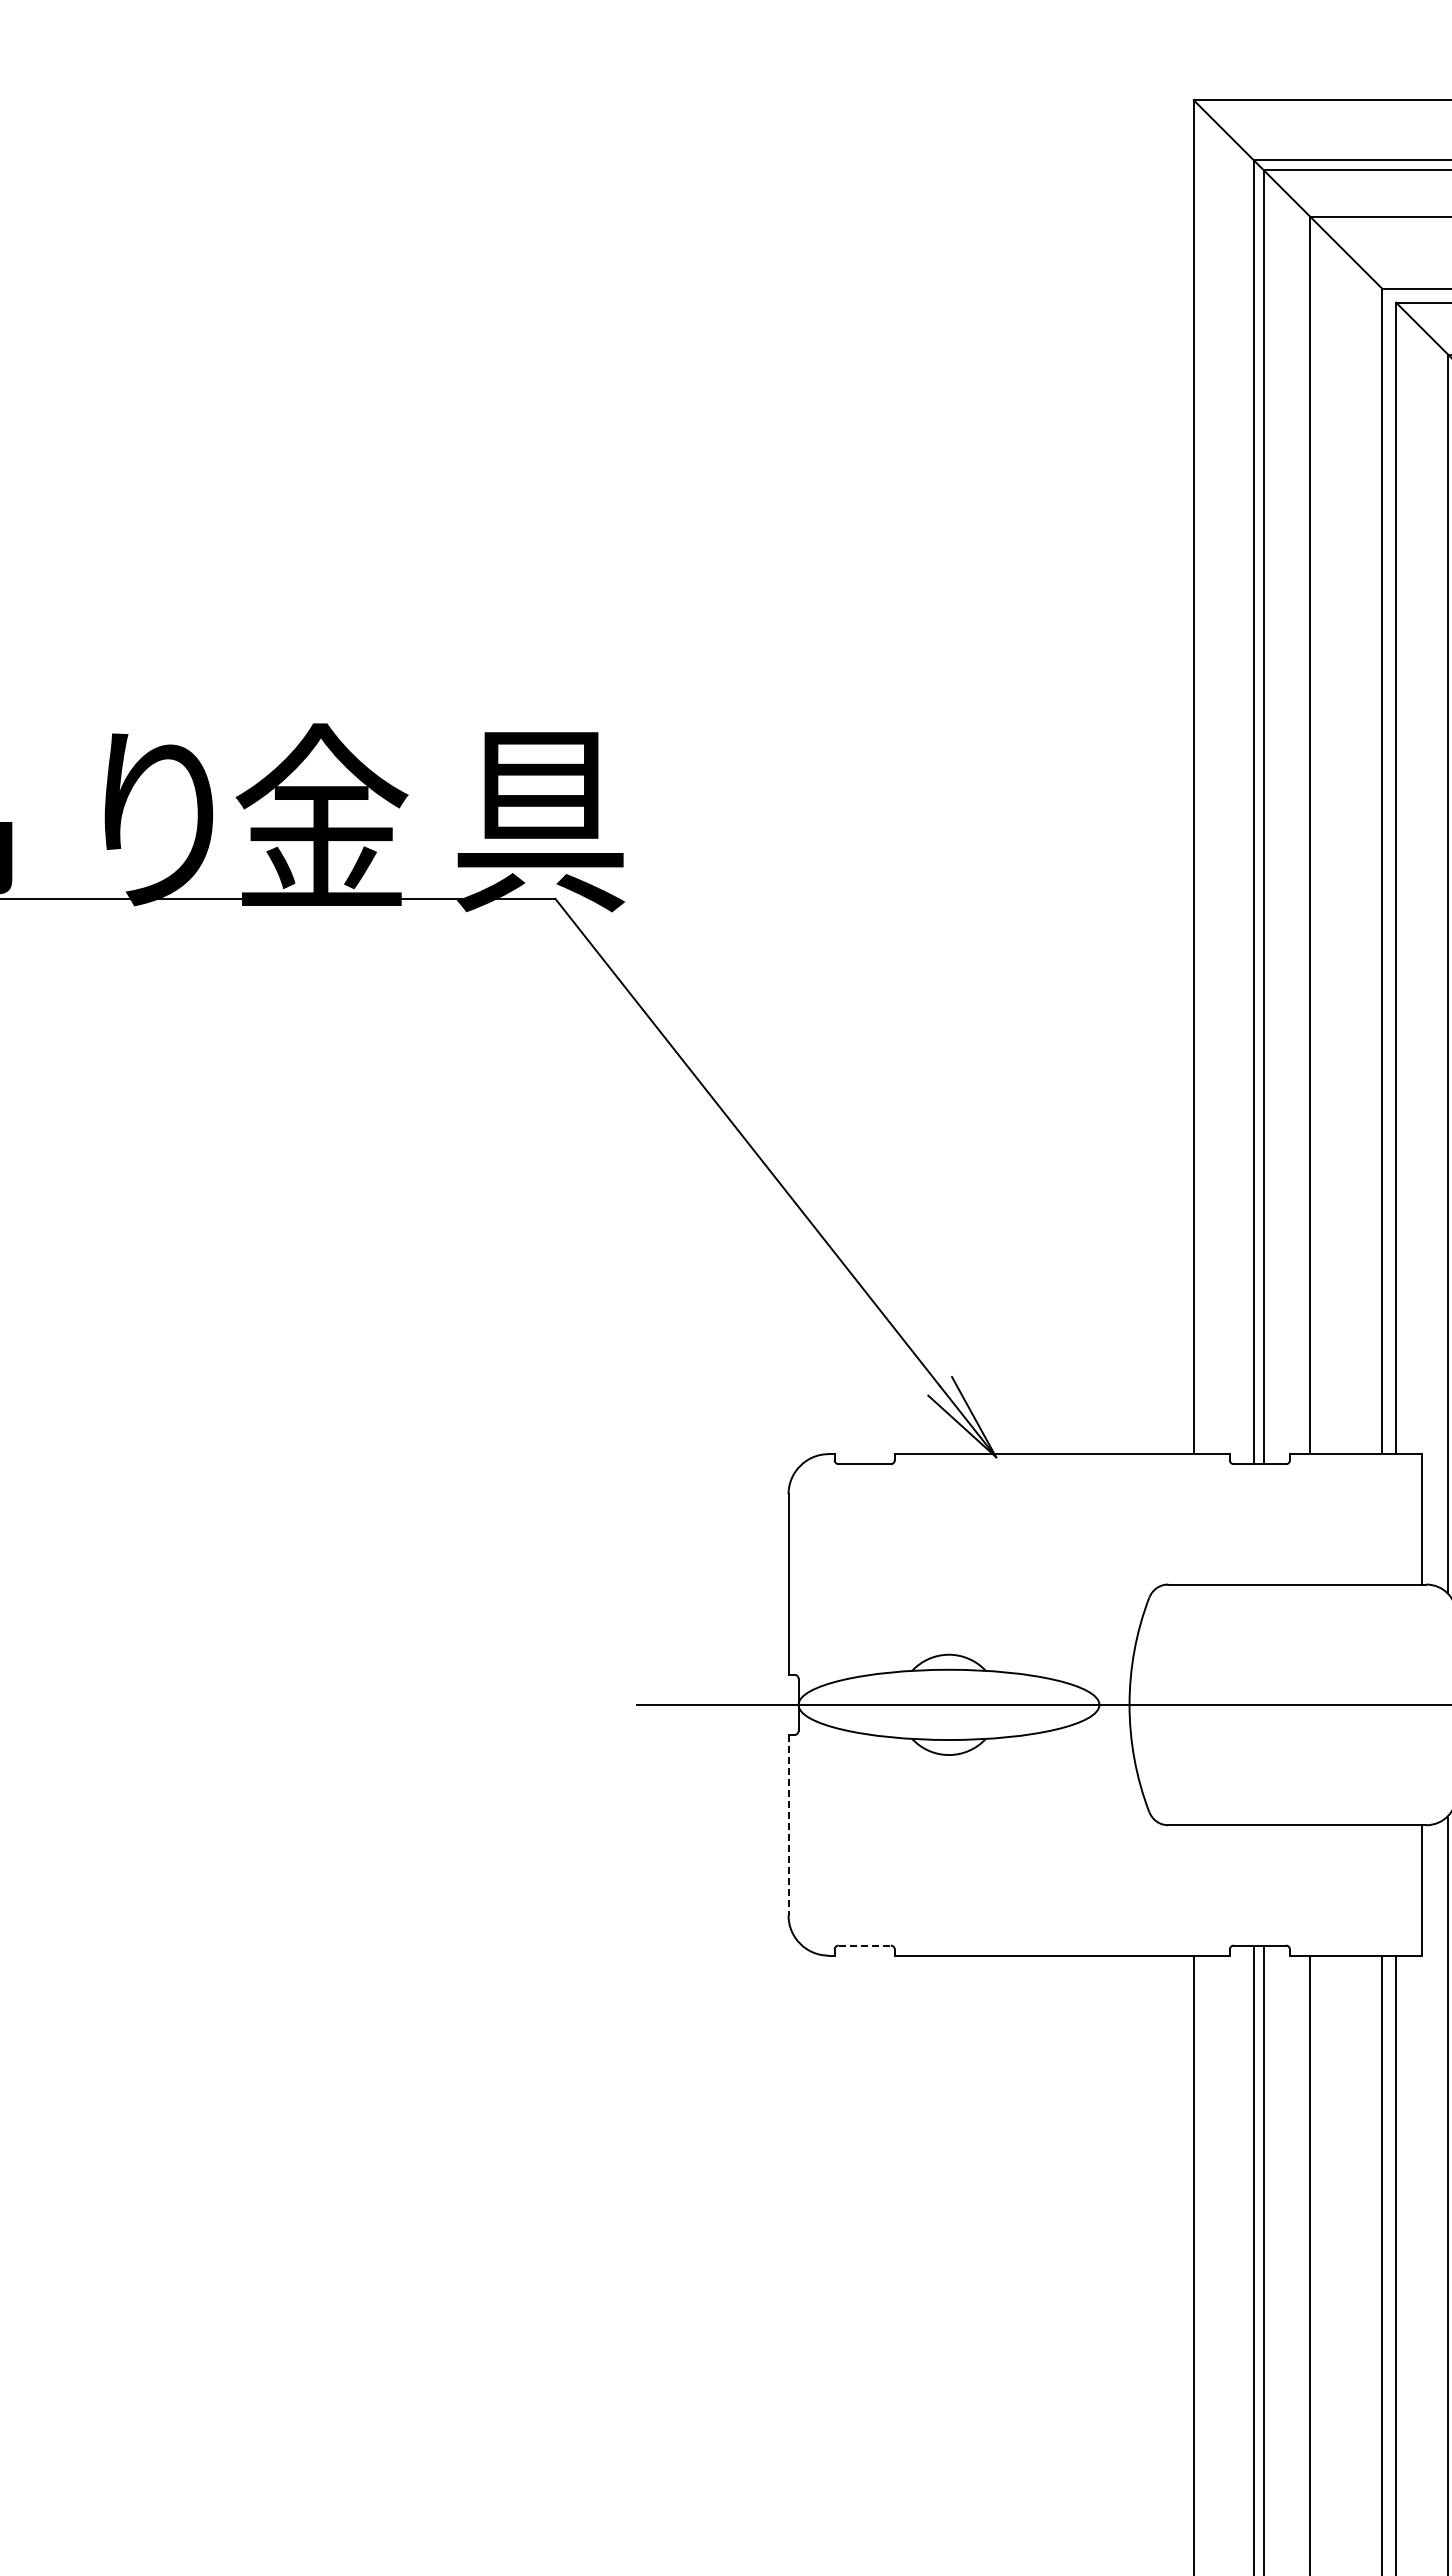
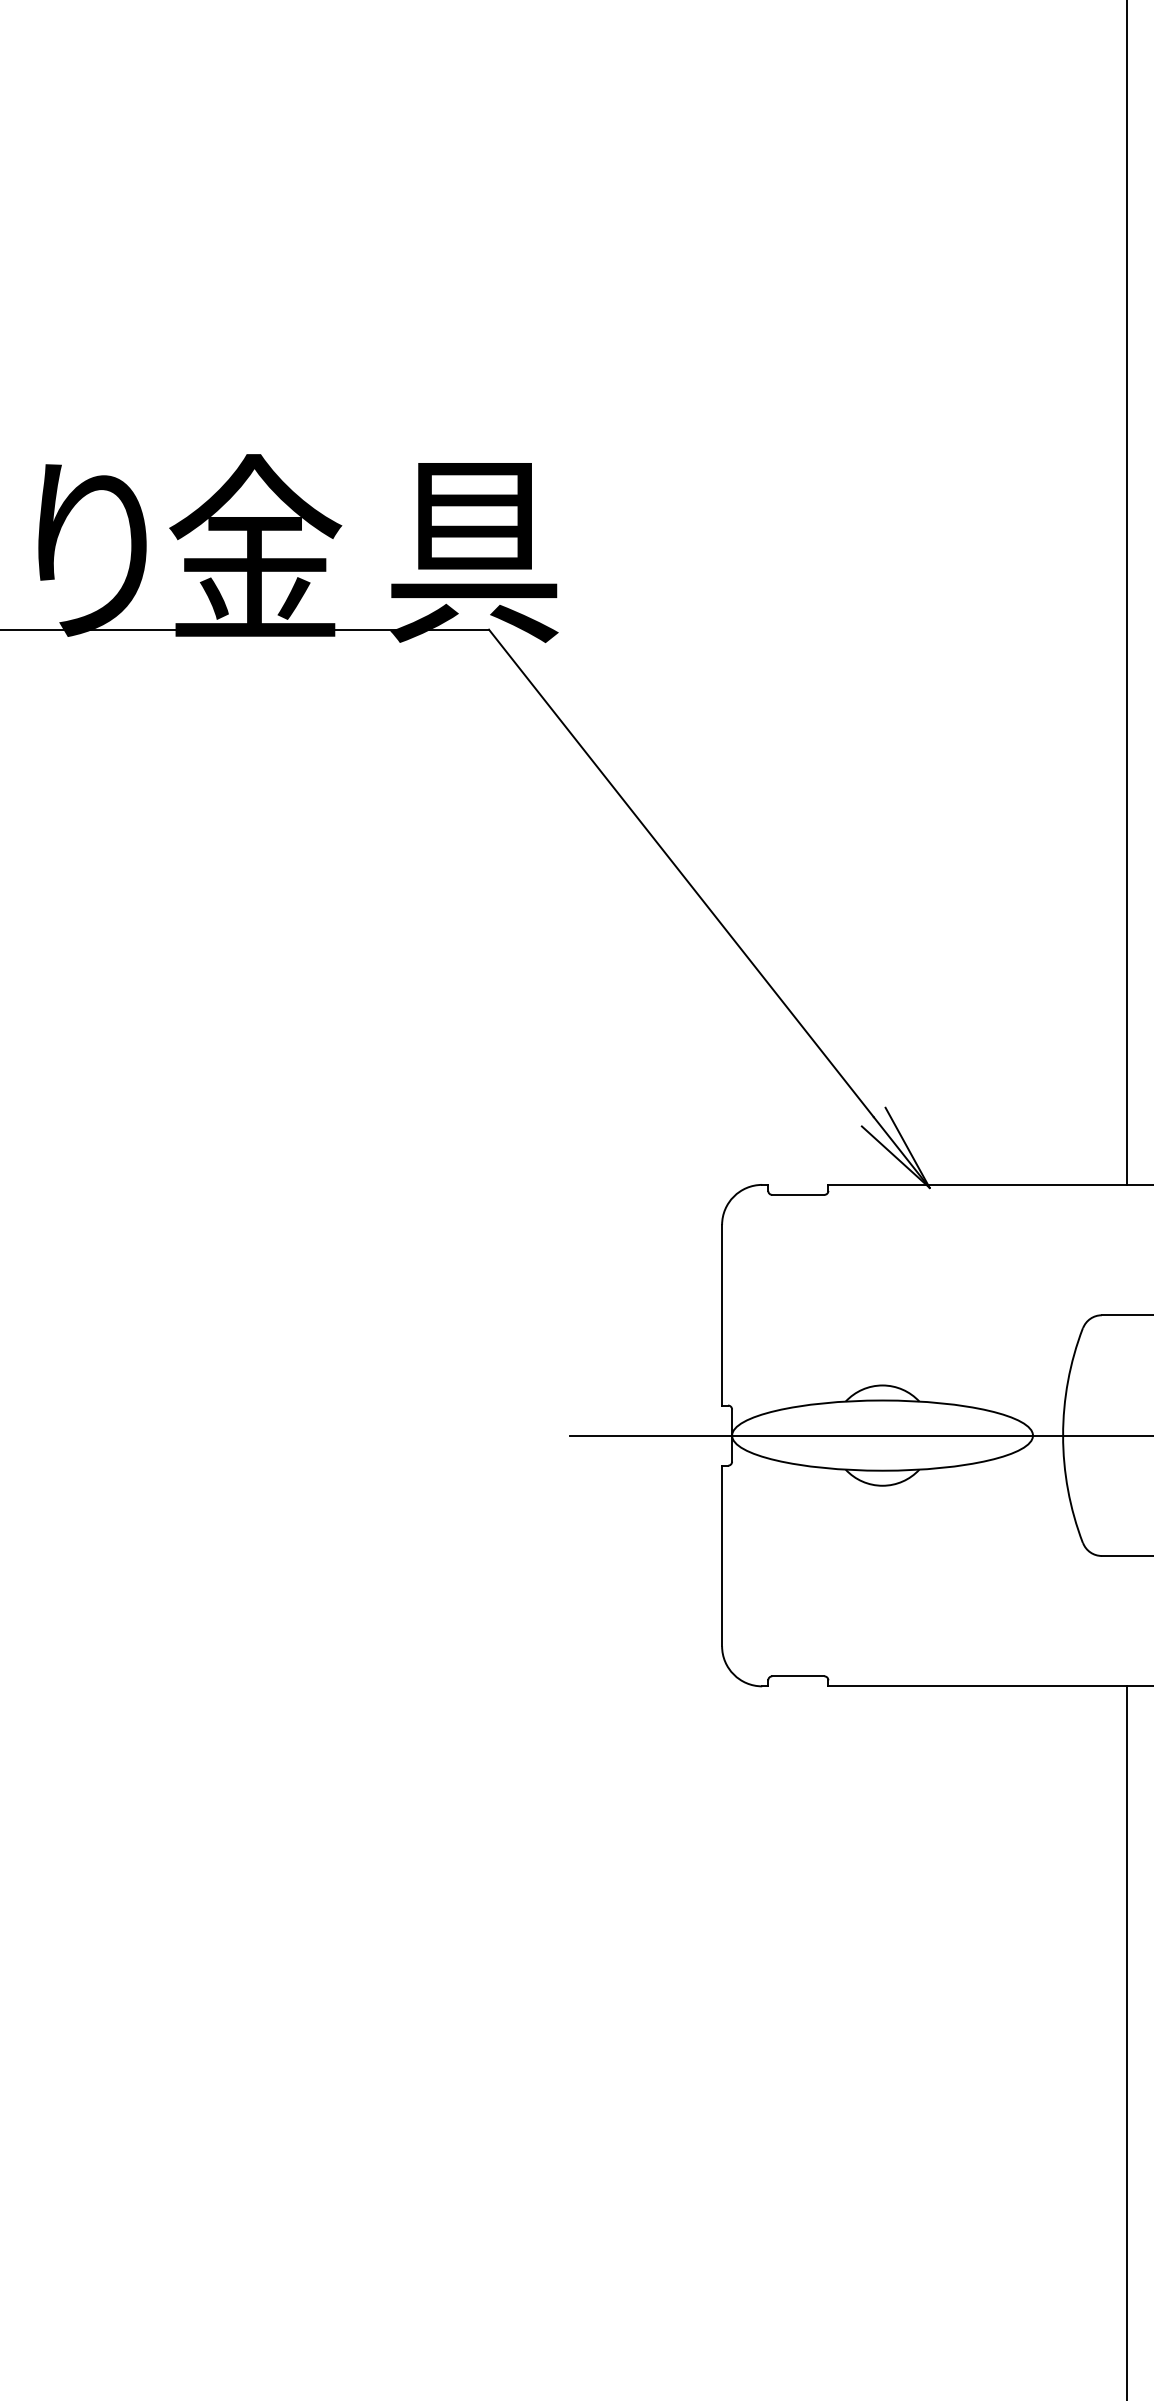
line: (788, 1825) -> (722, 1556), dashed -> solid
line: (865, 1945) -> (799, 1676), dashed -> solid

